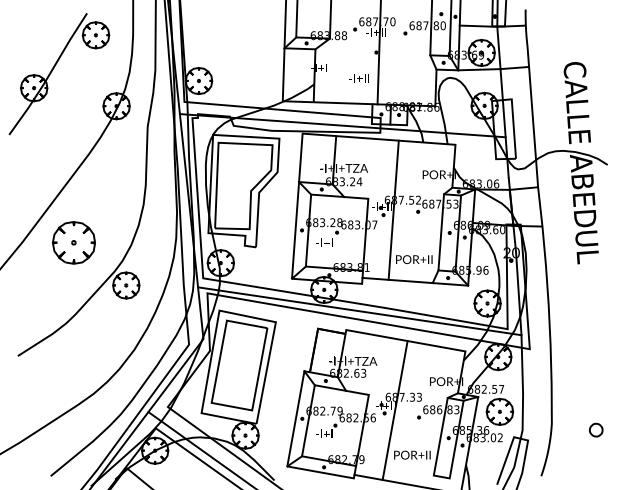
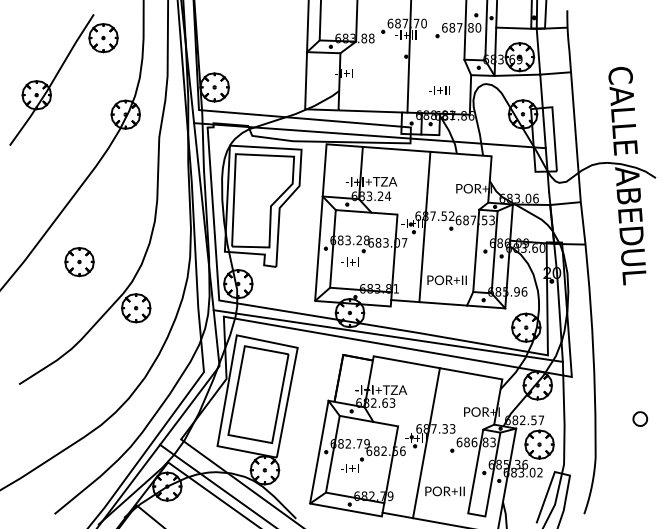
text: (358, 78) -> (438, 90), moved
part: (73, 242) -> (79, 261), size x0.62
part: (596, 429) -> (640, 418), moved

